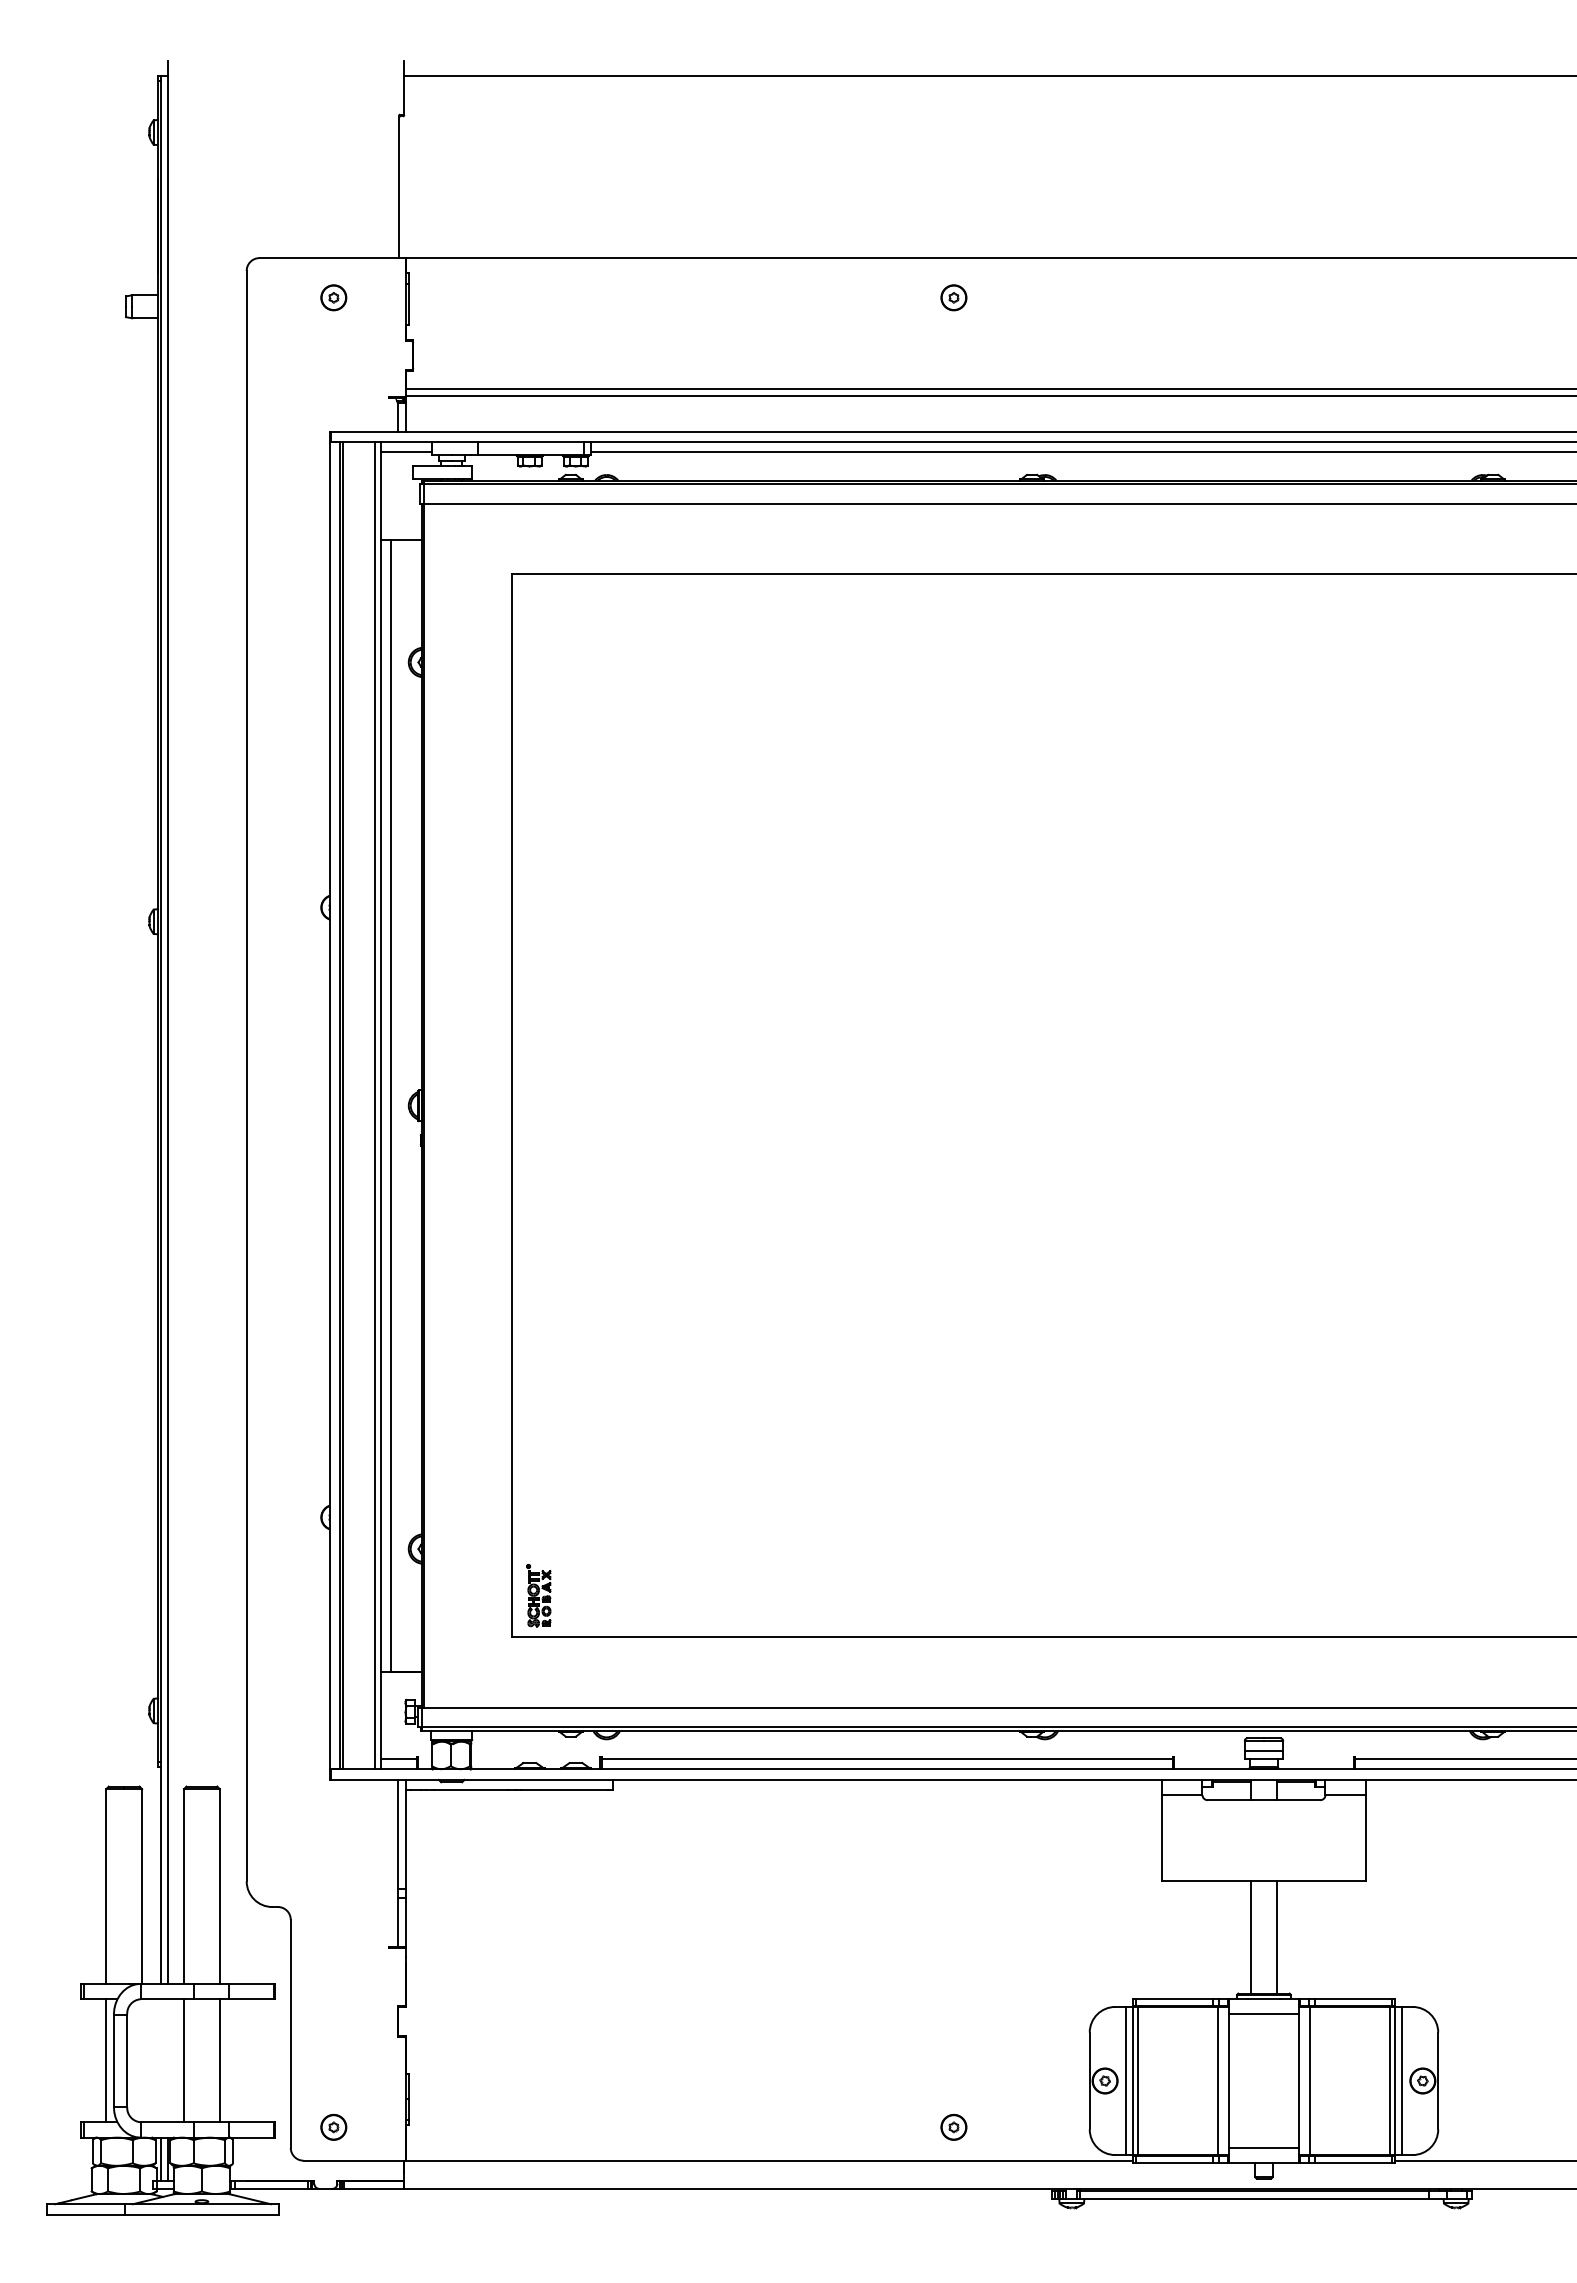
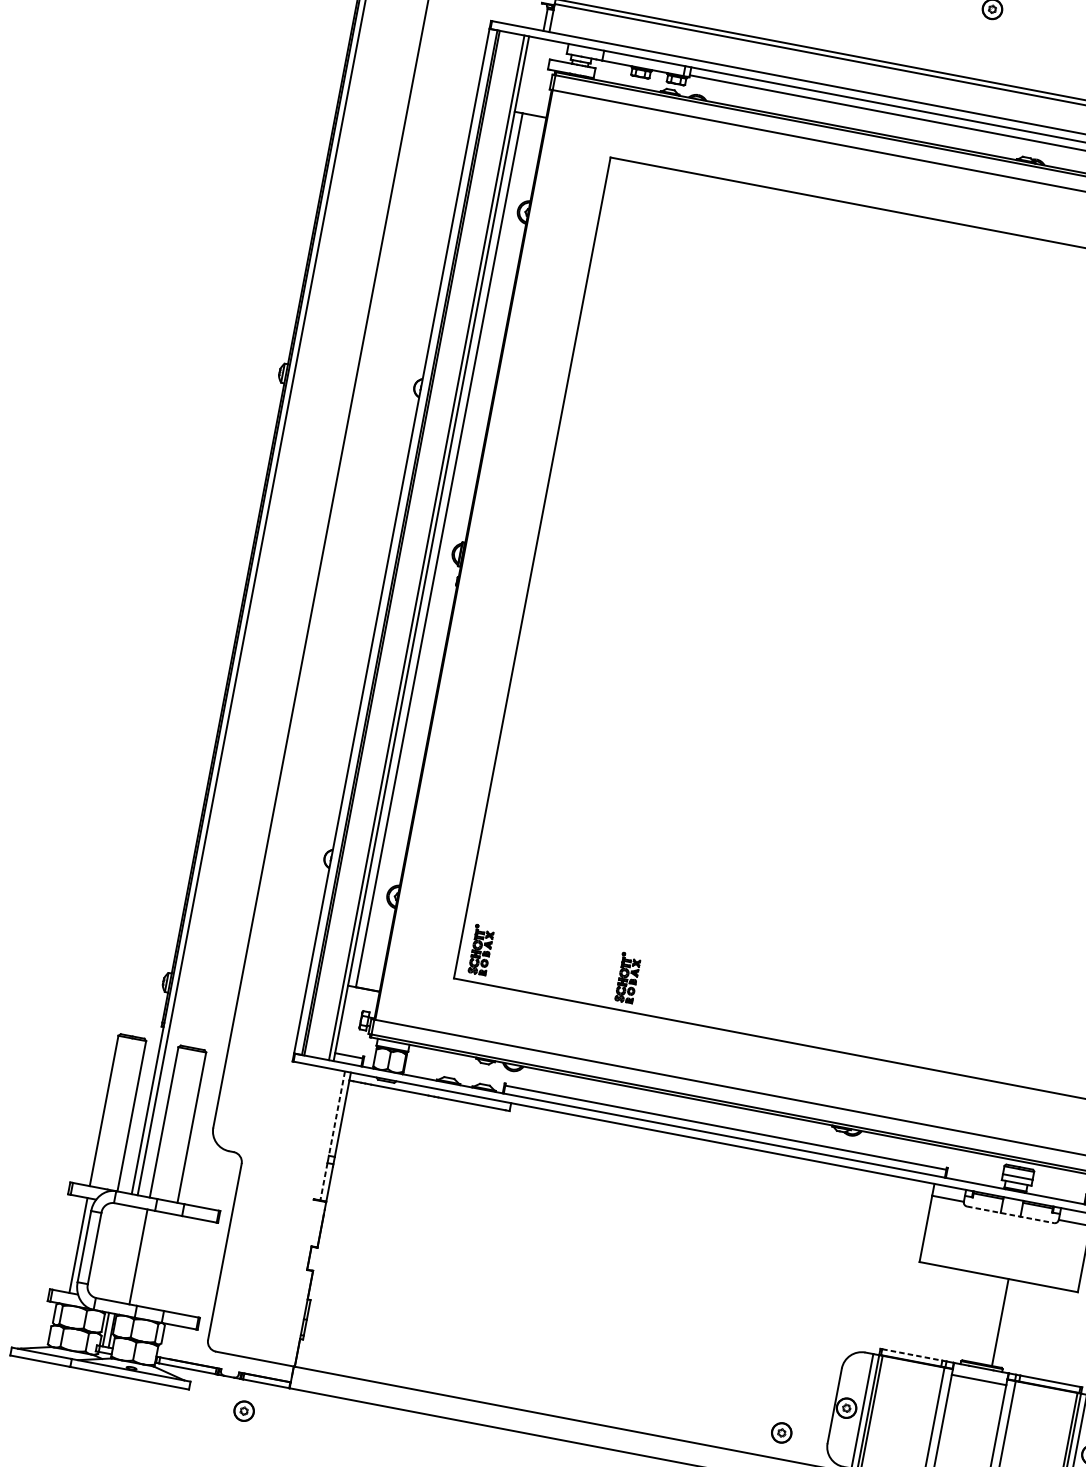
line: (406, 452) -> (547, 48), removed
part: (728, 1595) -> (627, 977), added
line: (1264, 1800) -> (1010, 1215), solid -> dashed
line: (397, 1834) -> (336, 1113), solid -> dashed
line: (397, 1923) -> (323, 1182), solid -> dashed
line: (1251, 1936) -> (980, 1318), removed
line: (1174, 1998) -> (912, 1354), solid -> dashed
line: (219, 2060) -> (165, 1261), removed
part: (333, 2127) -> (243, 1411), moved
part: (953, 2127) -> (781, 1432), moved

